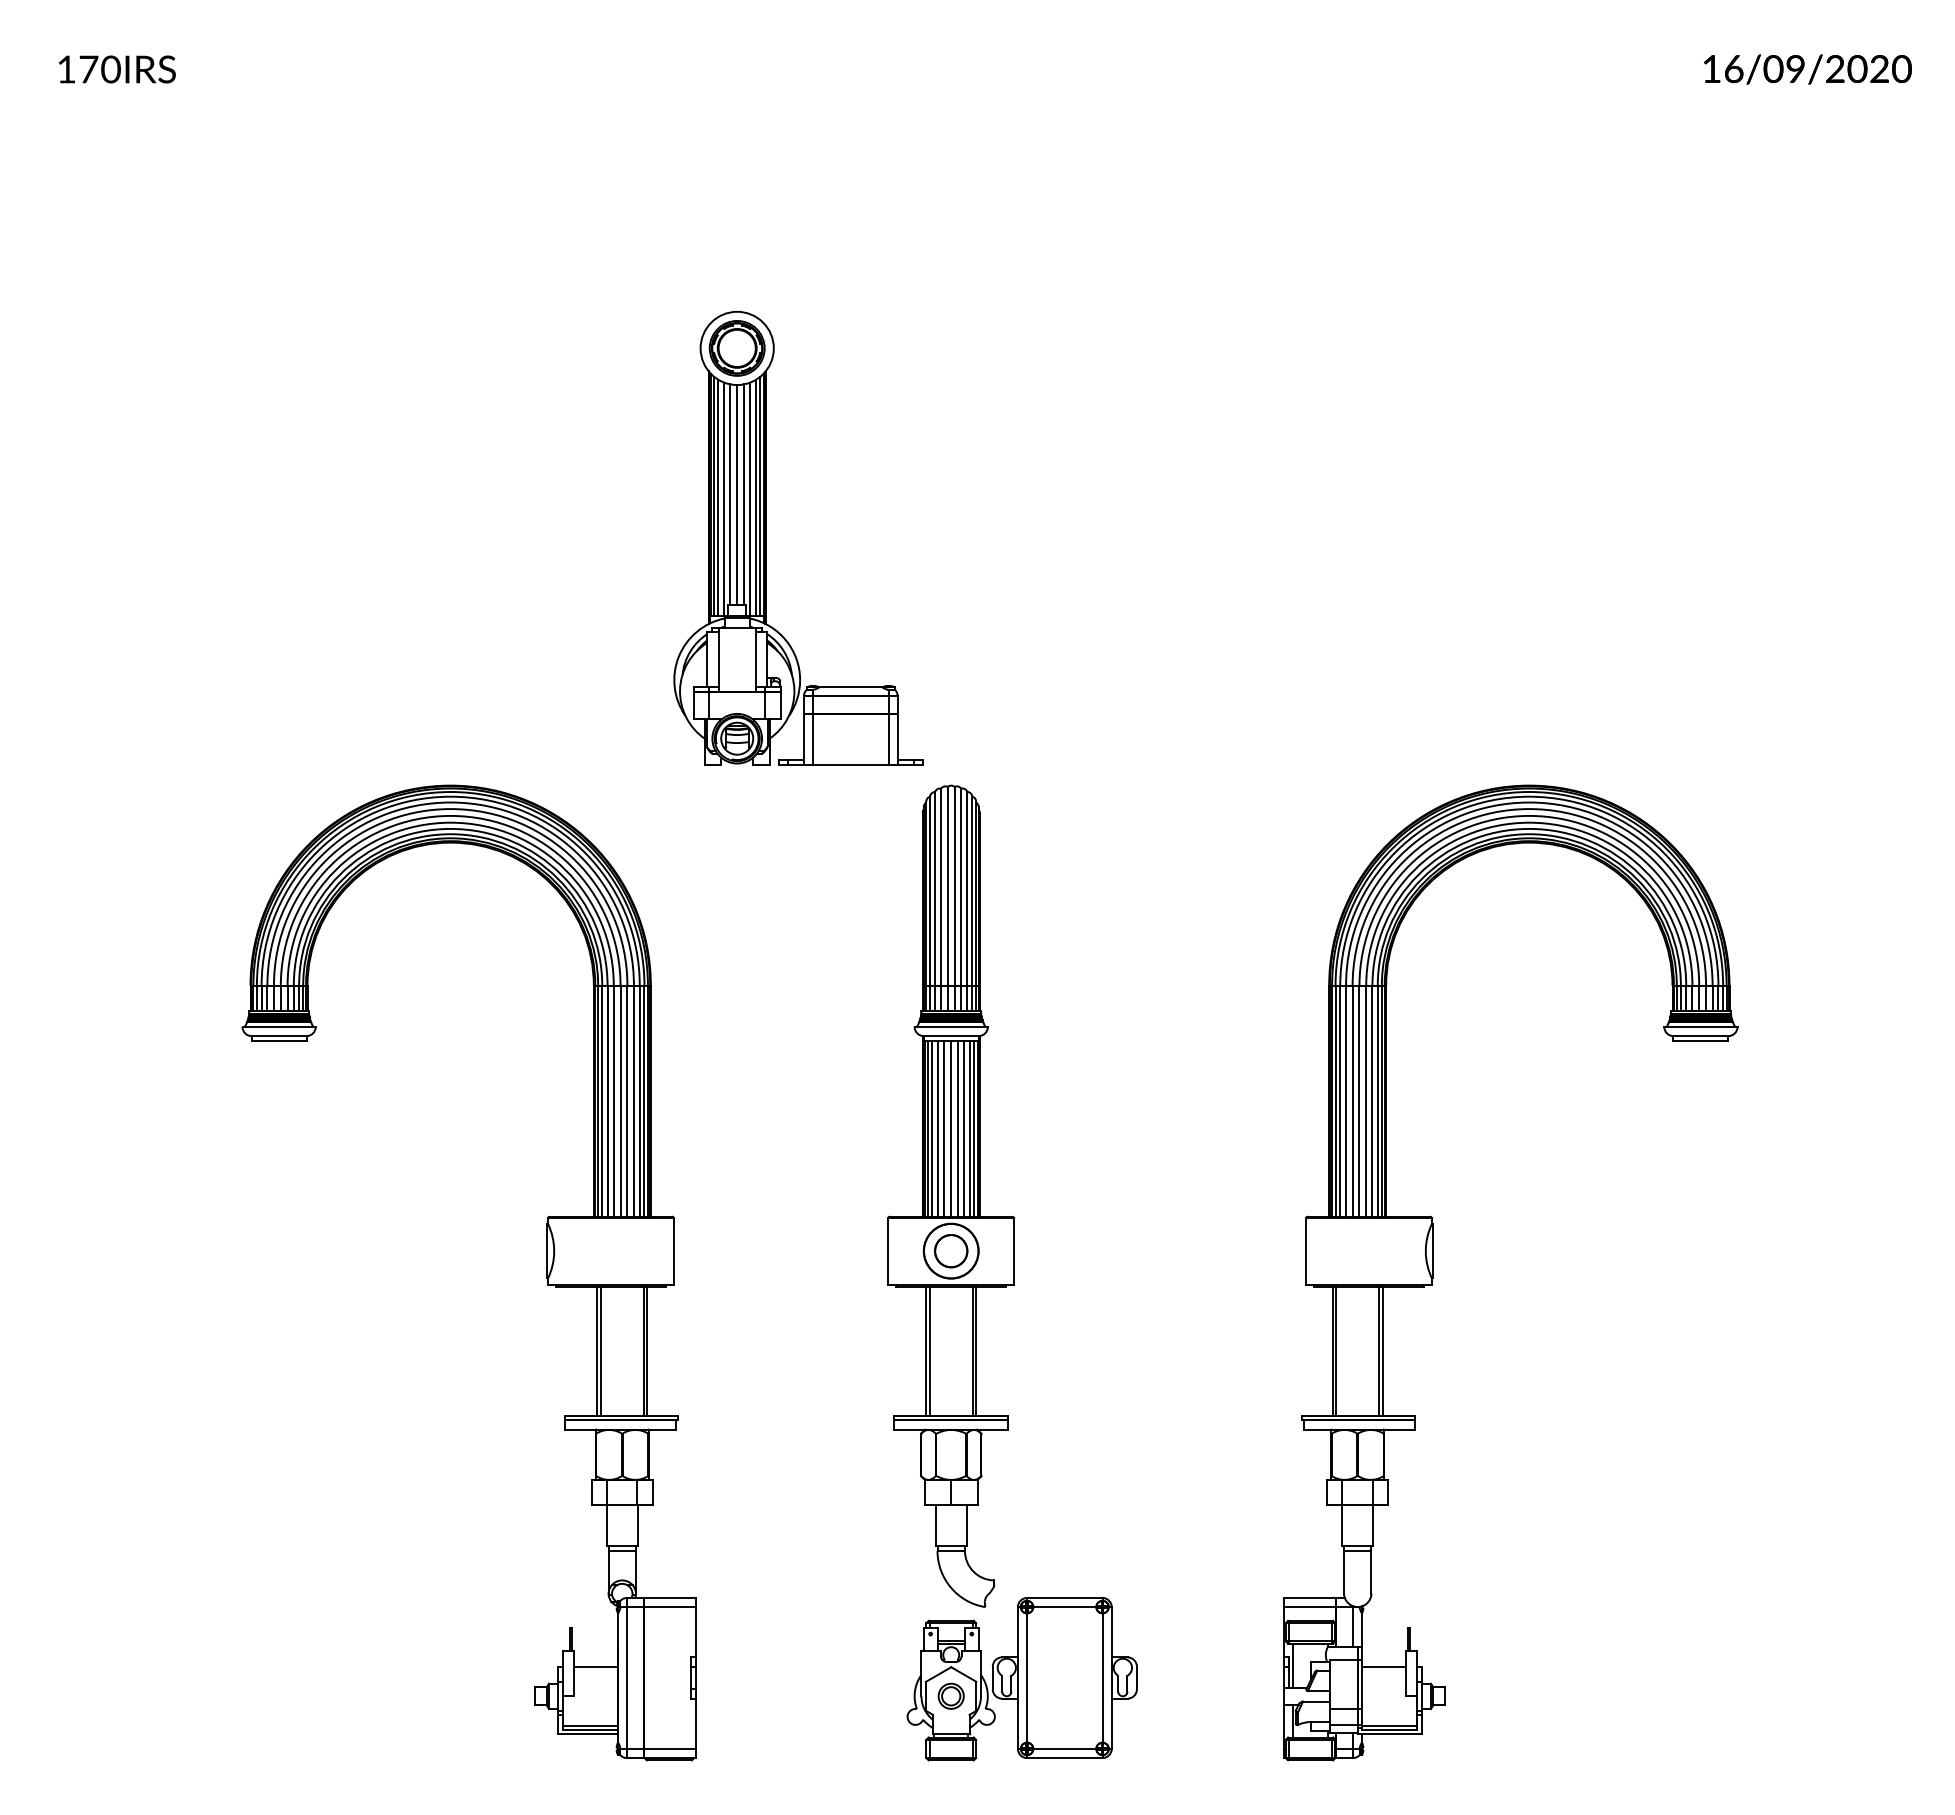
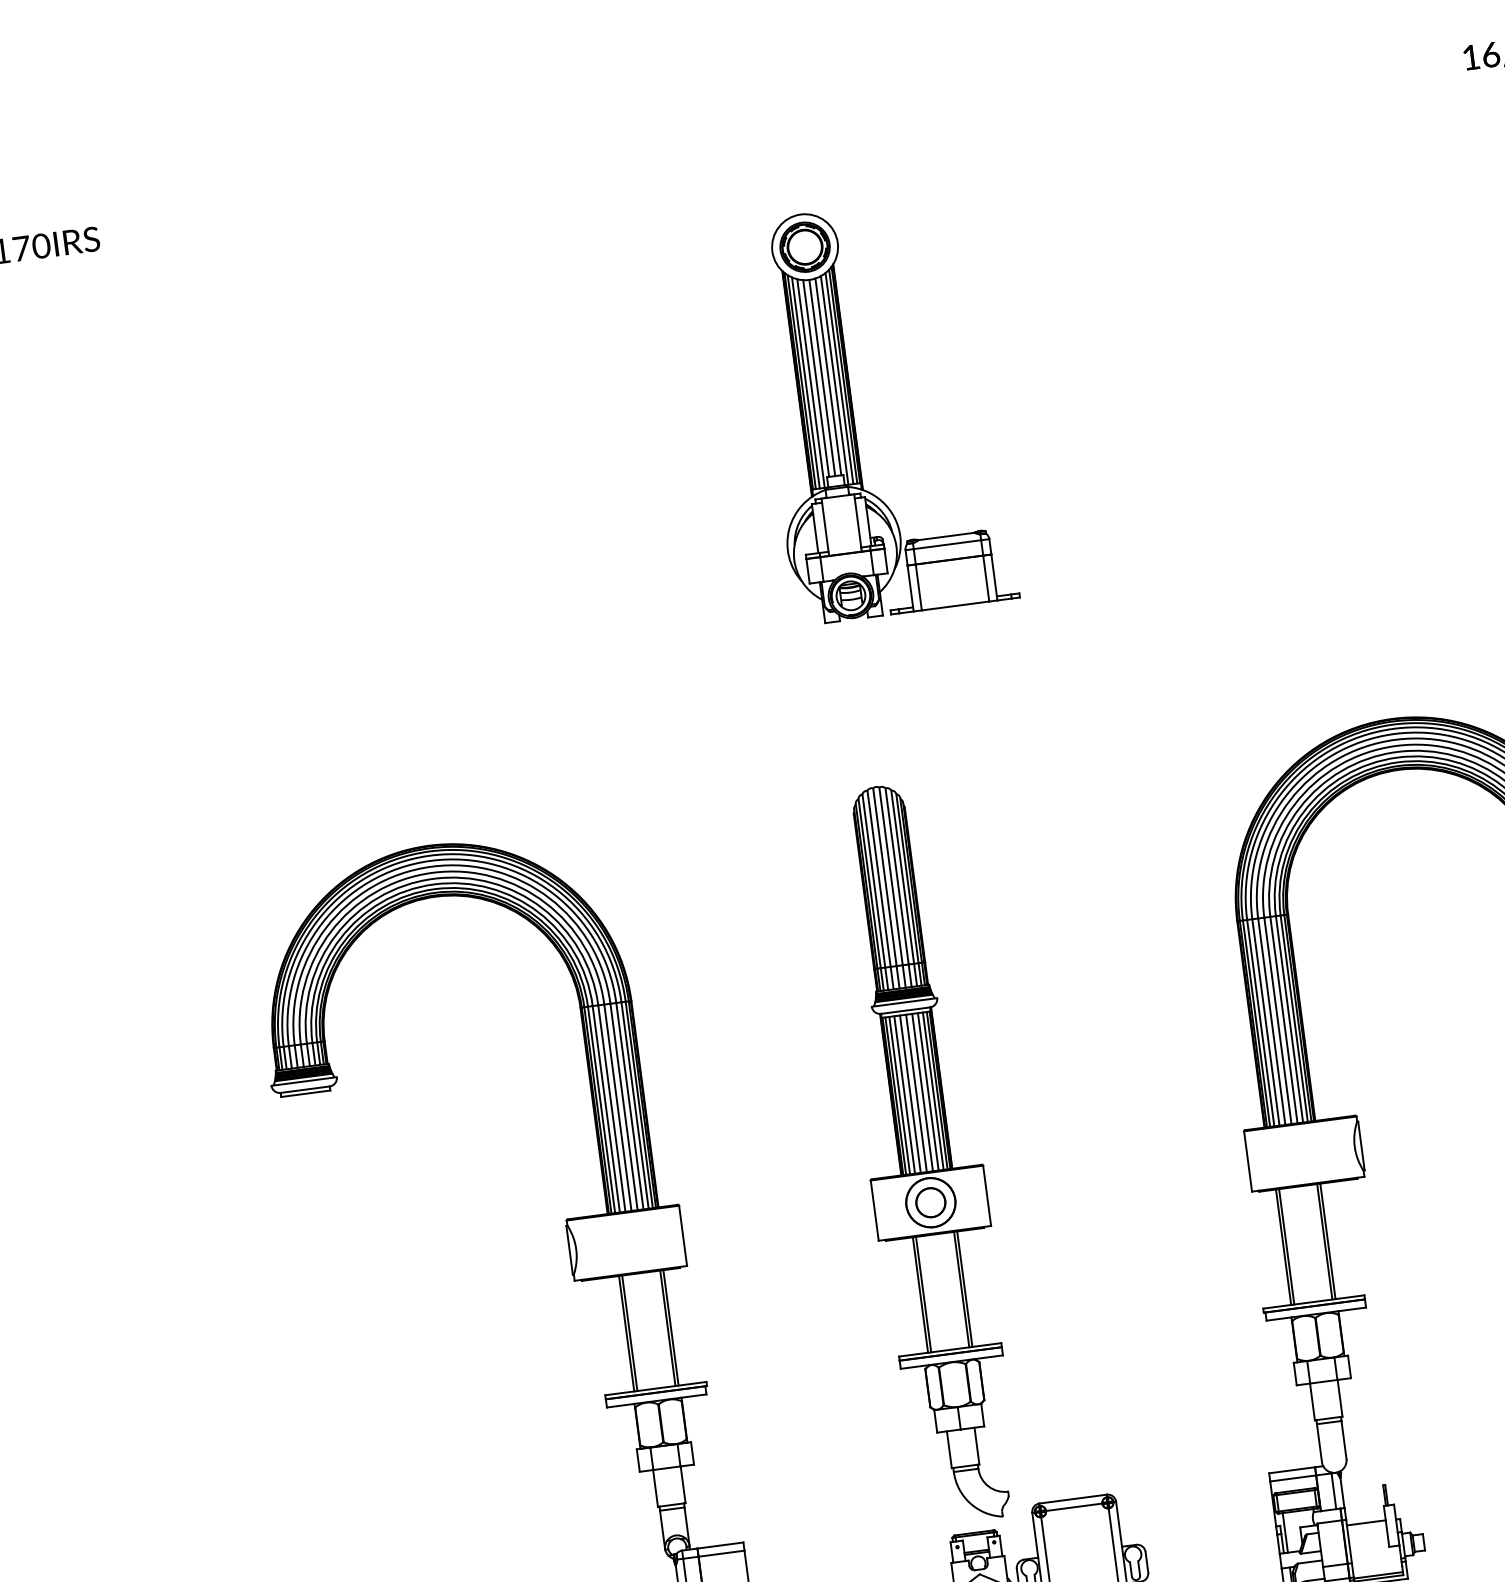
part: (766, 537) -> (853, 412), moved

